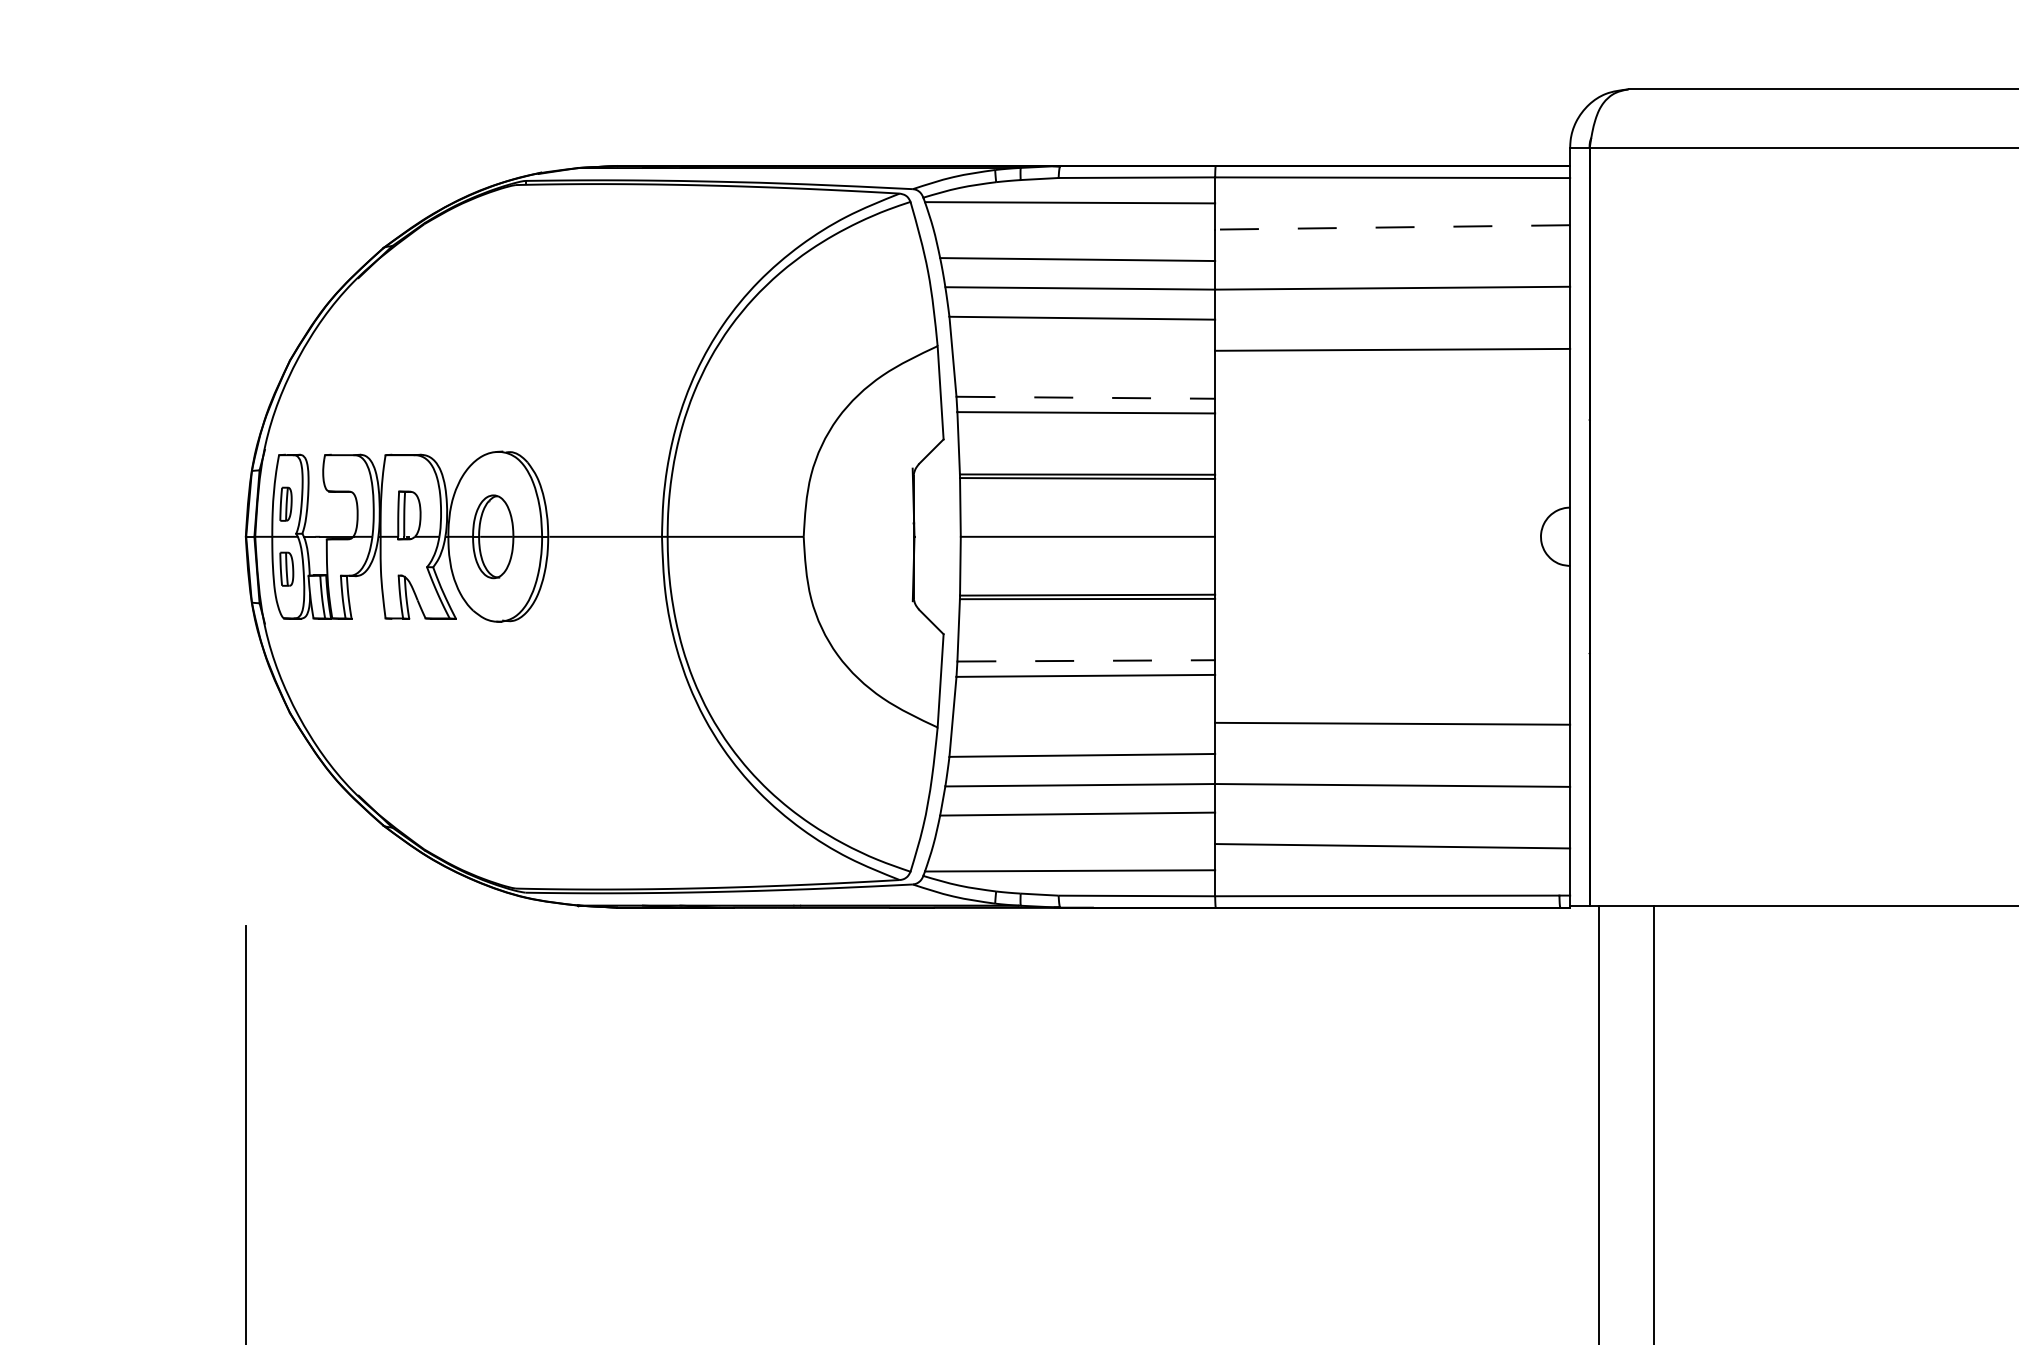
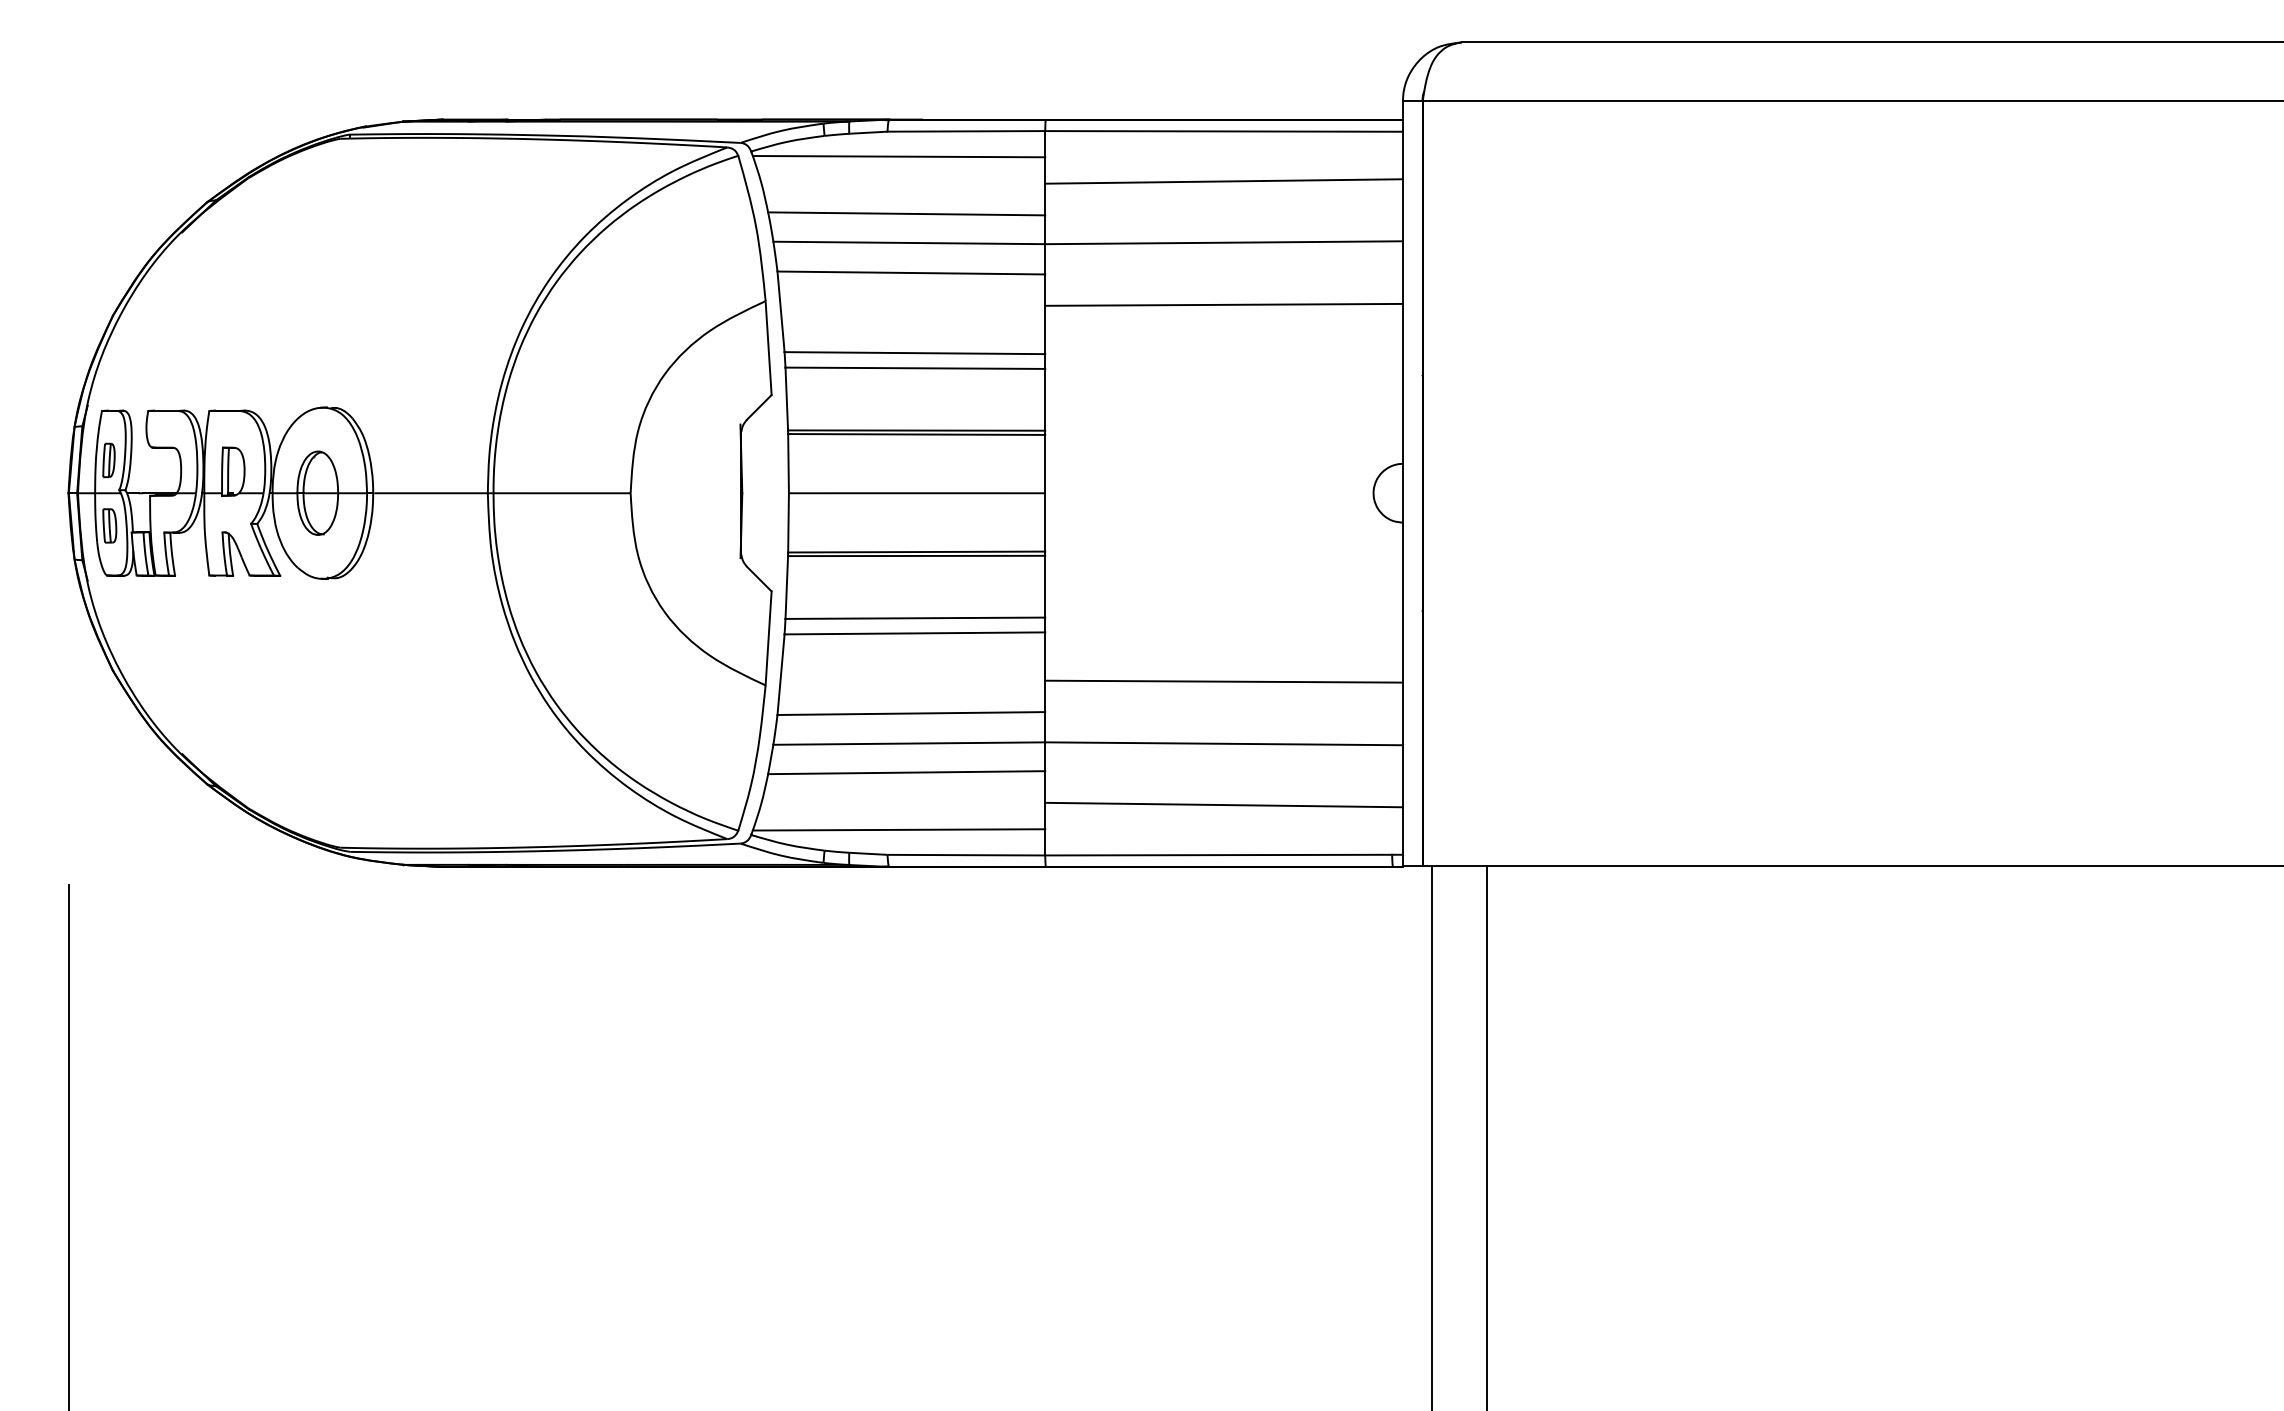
line: (1393, 227) -> (1224, 181), dashed -> solid
line: (1086, 398) -> (915, 353), dashed -> solid
line: (1086, 661) -> (915, 618), dashed -> solid

